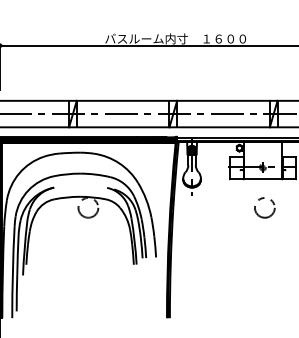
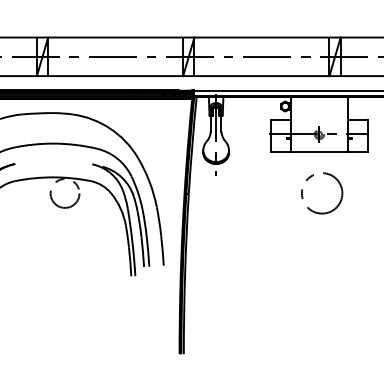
circle: (264, 207) -> (321, 192), size x1.4

